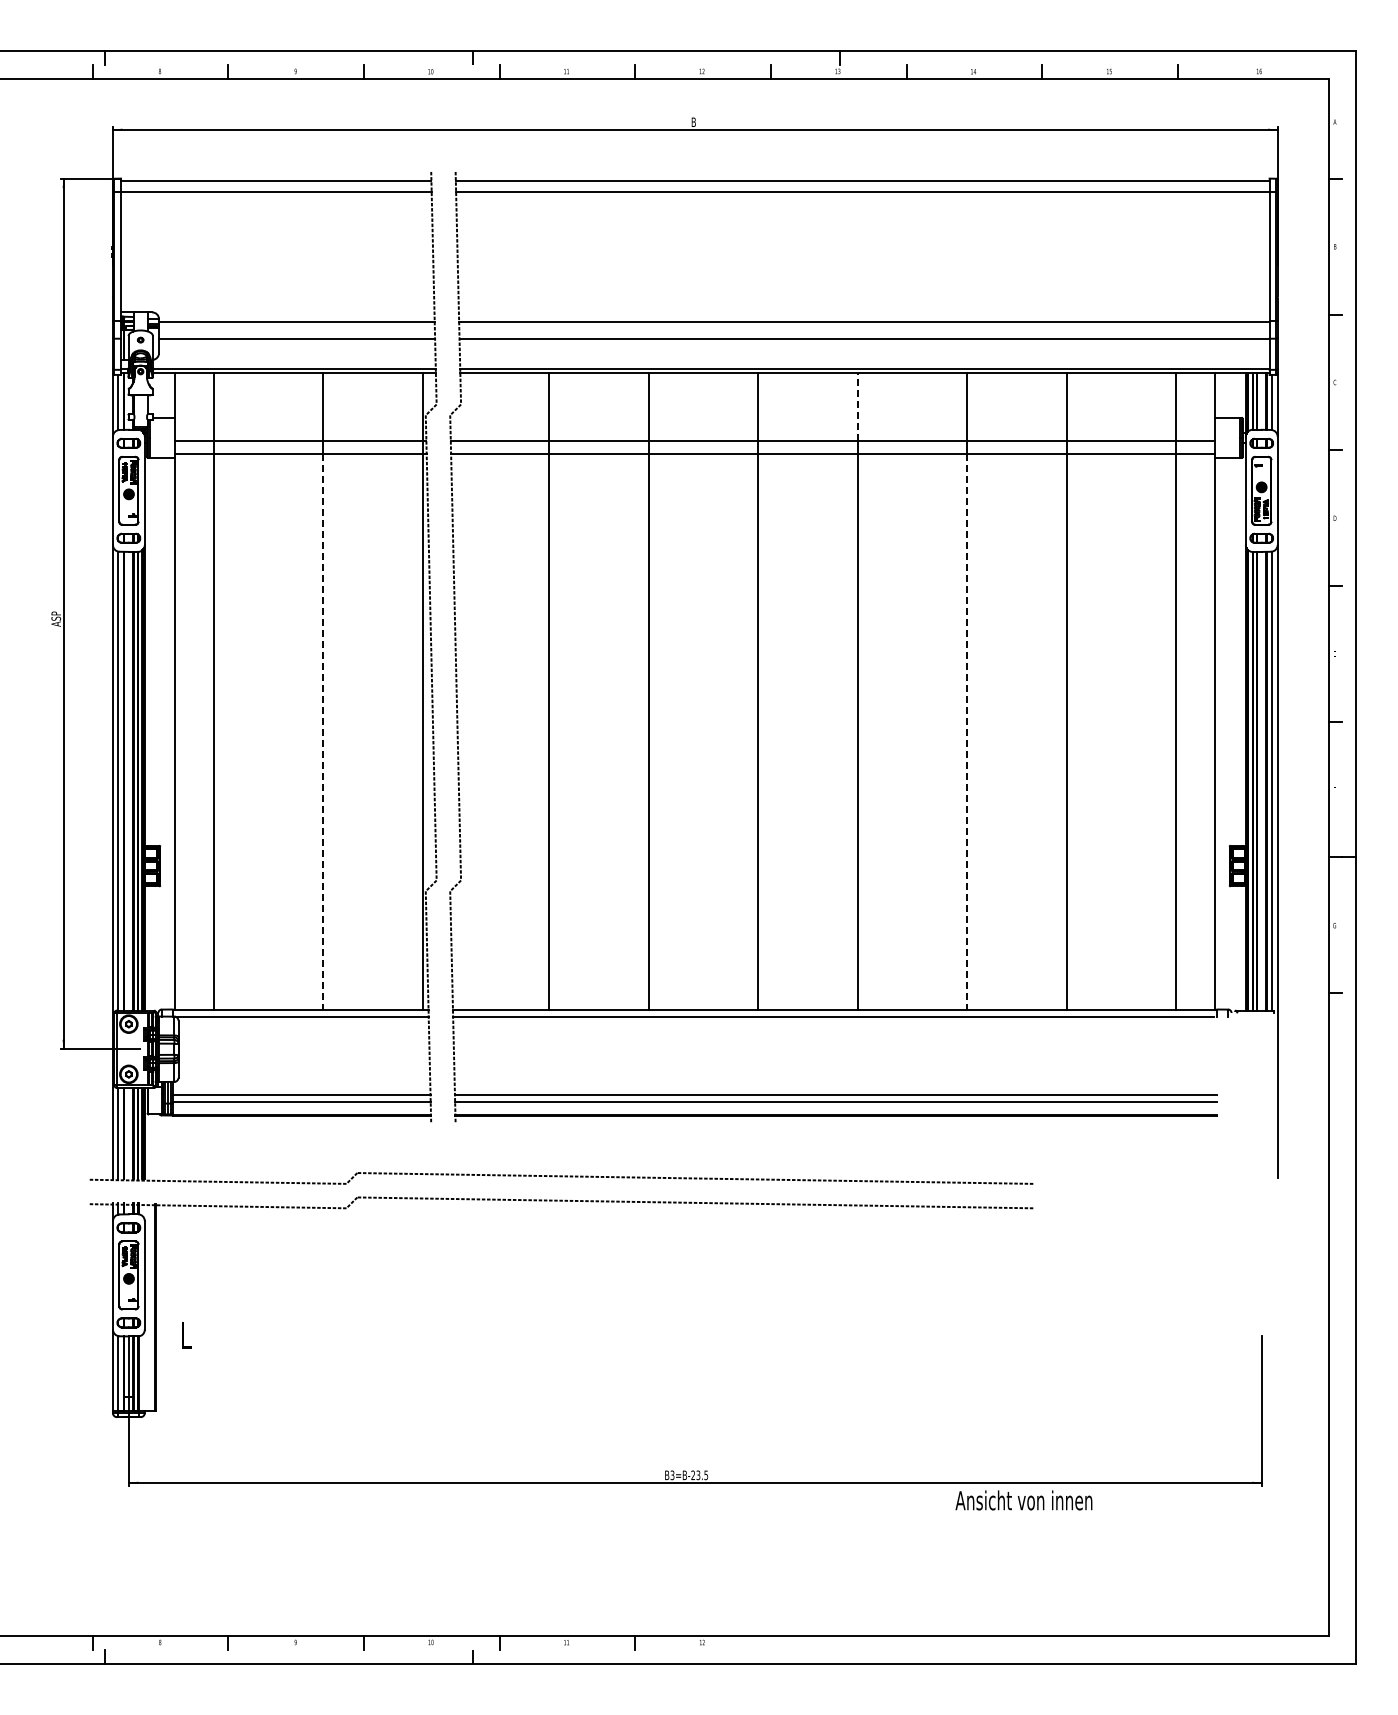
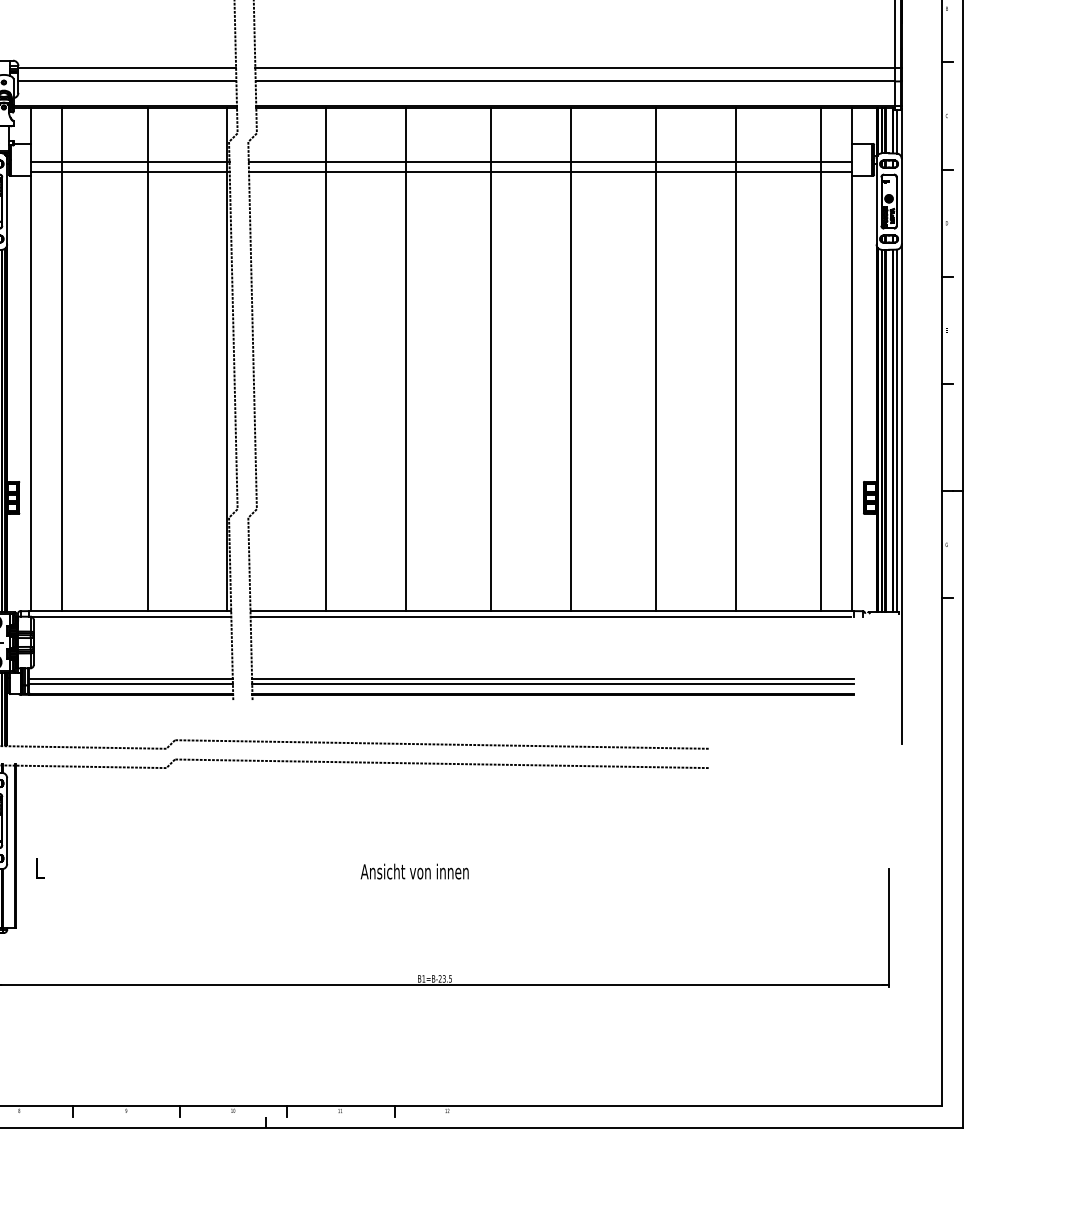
line: (858, 406) -> (570, 134), dashed -> solid
line: (322, 731) -> (147, 391), dashed -> solid
line: (966, 731) -> (655, 391), dashed -> solid
text: (672, 1475) -> (423, 979), B3=B-23.5 -> B1=B-23.5
text: (1023, 1500) -> (414, 871), moved

